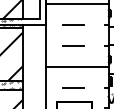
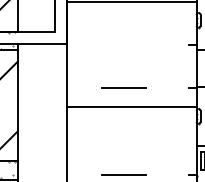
line: (73, 24) -> (123, 43), removed
line: (77, 66) -> (132, 105), moved

